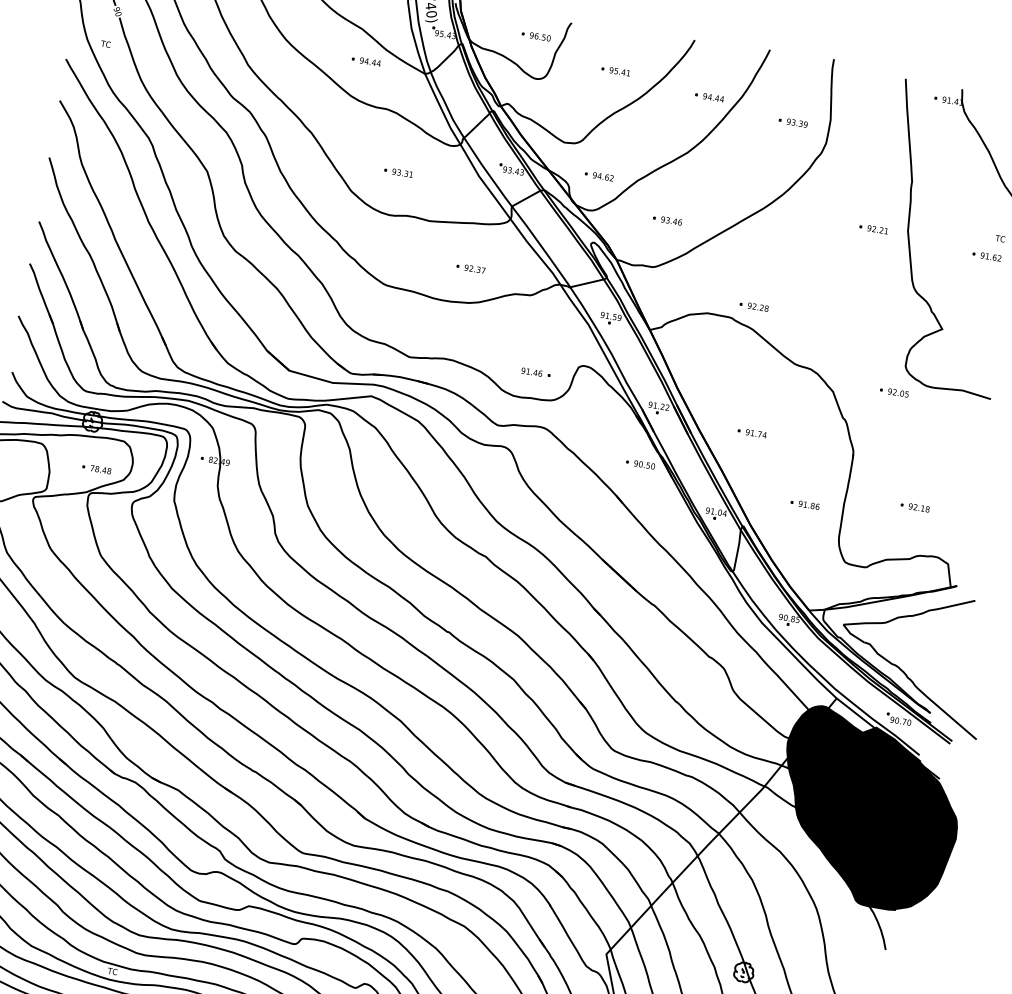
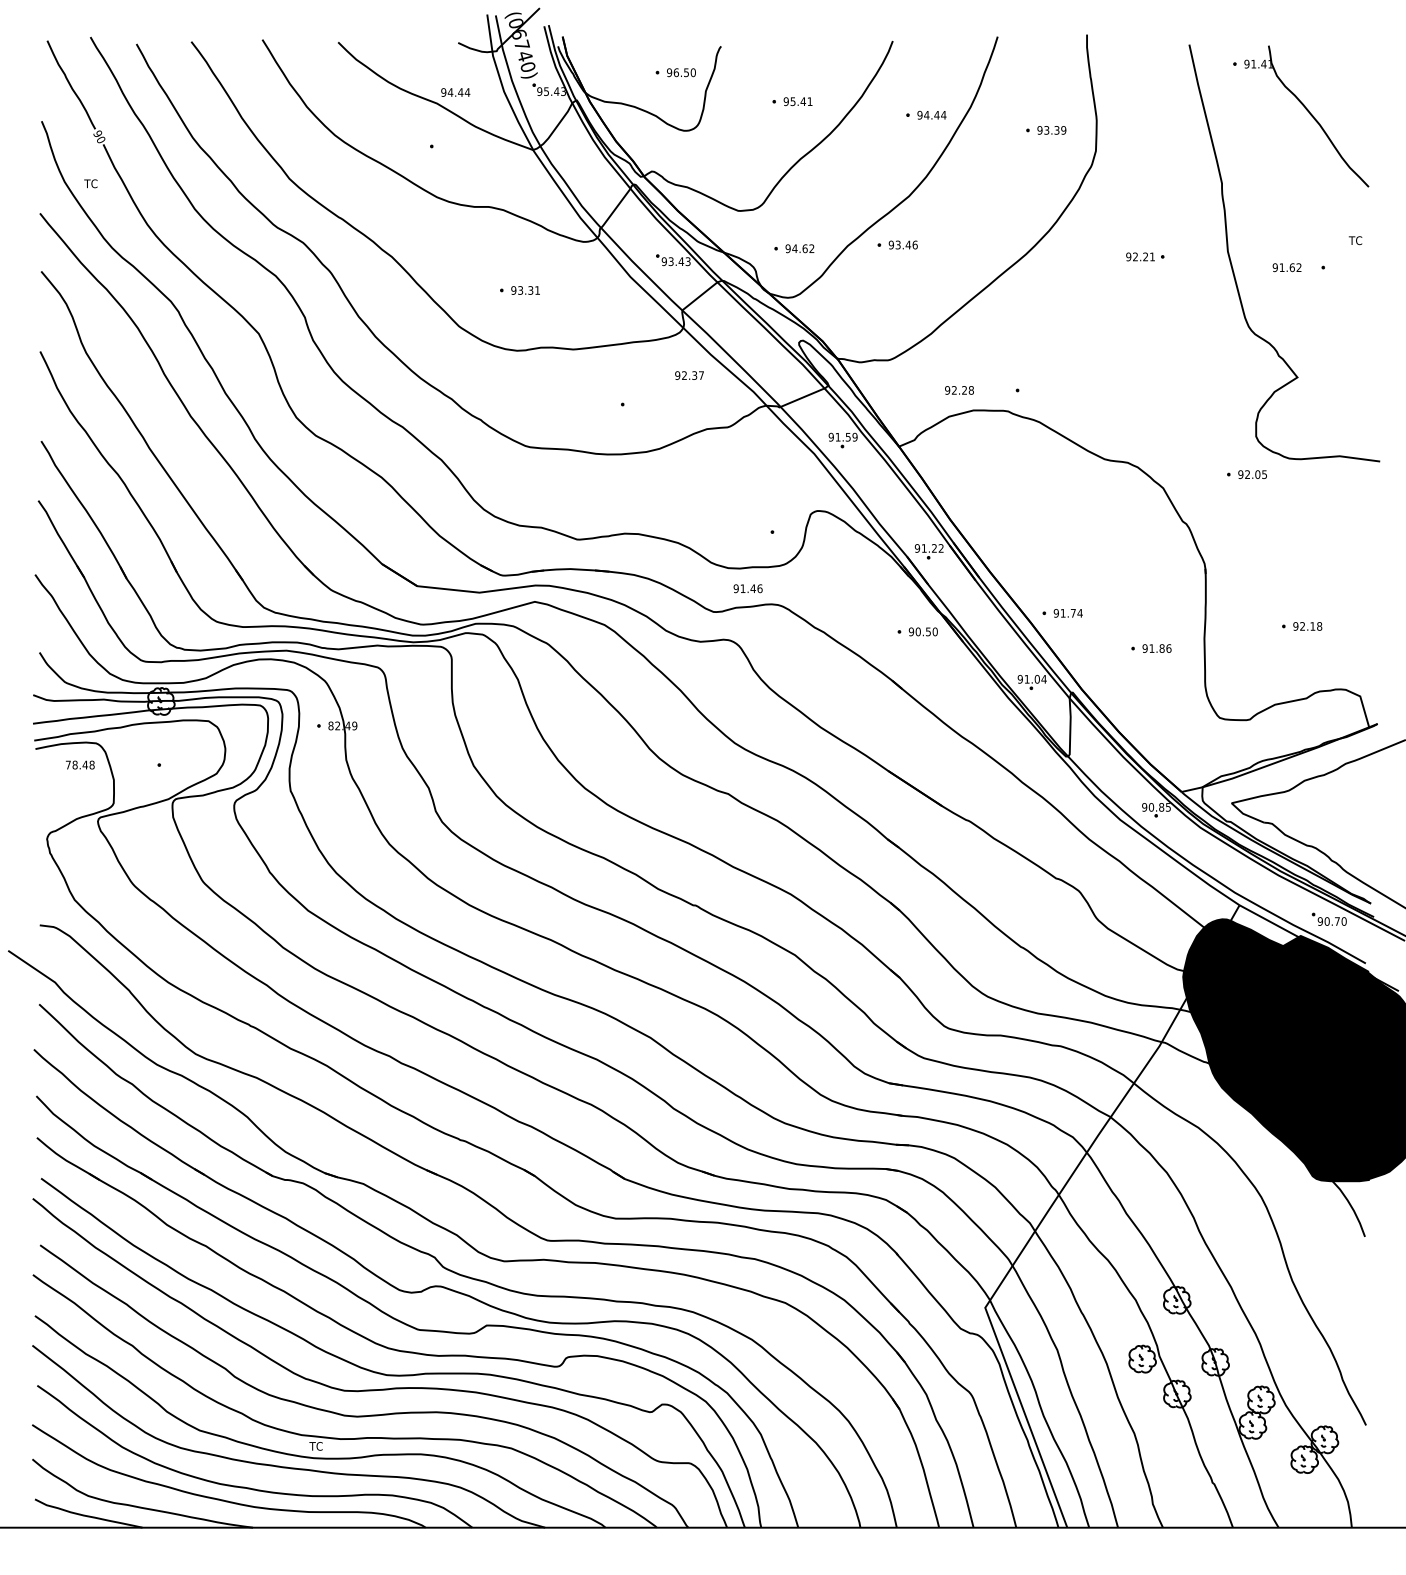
text: (370, 62) -> (455, 92), moved
part: (667, 219) -> (897, 244), moved
text: (877, 229) -> (1140, 256), moved
text: (990, 256) -> (1286, 267), moved
text: (474, 269) -> (689, 375), moved
text: (758, 307) -> (959, 390), moved
text: (531, 372) -> (747, 588), moved
part: (752, 433) -> (1062, 613), moved
text: (101, 469) -> (80, 764), moved

